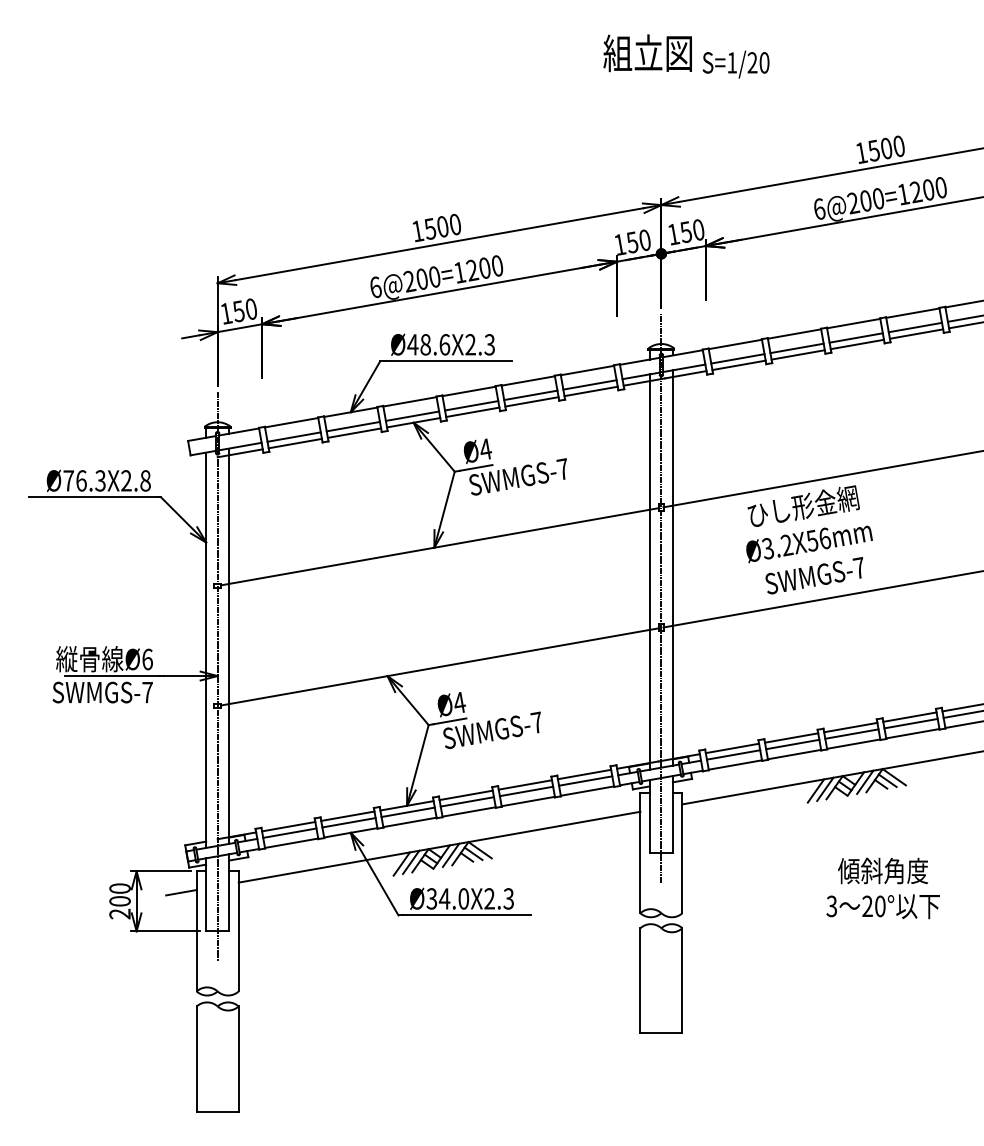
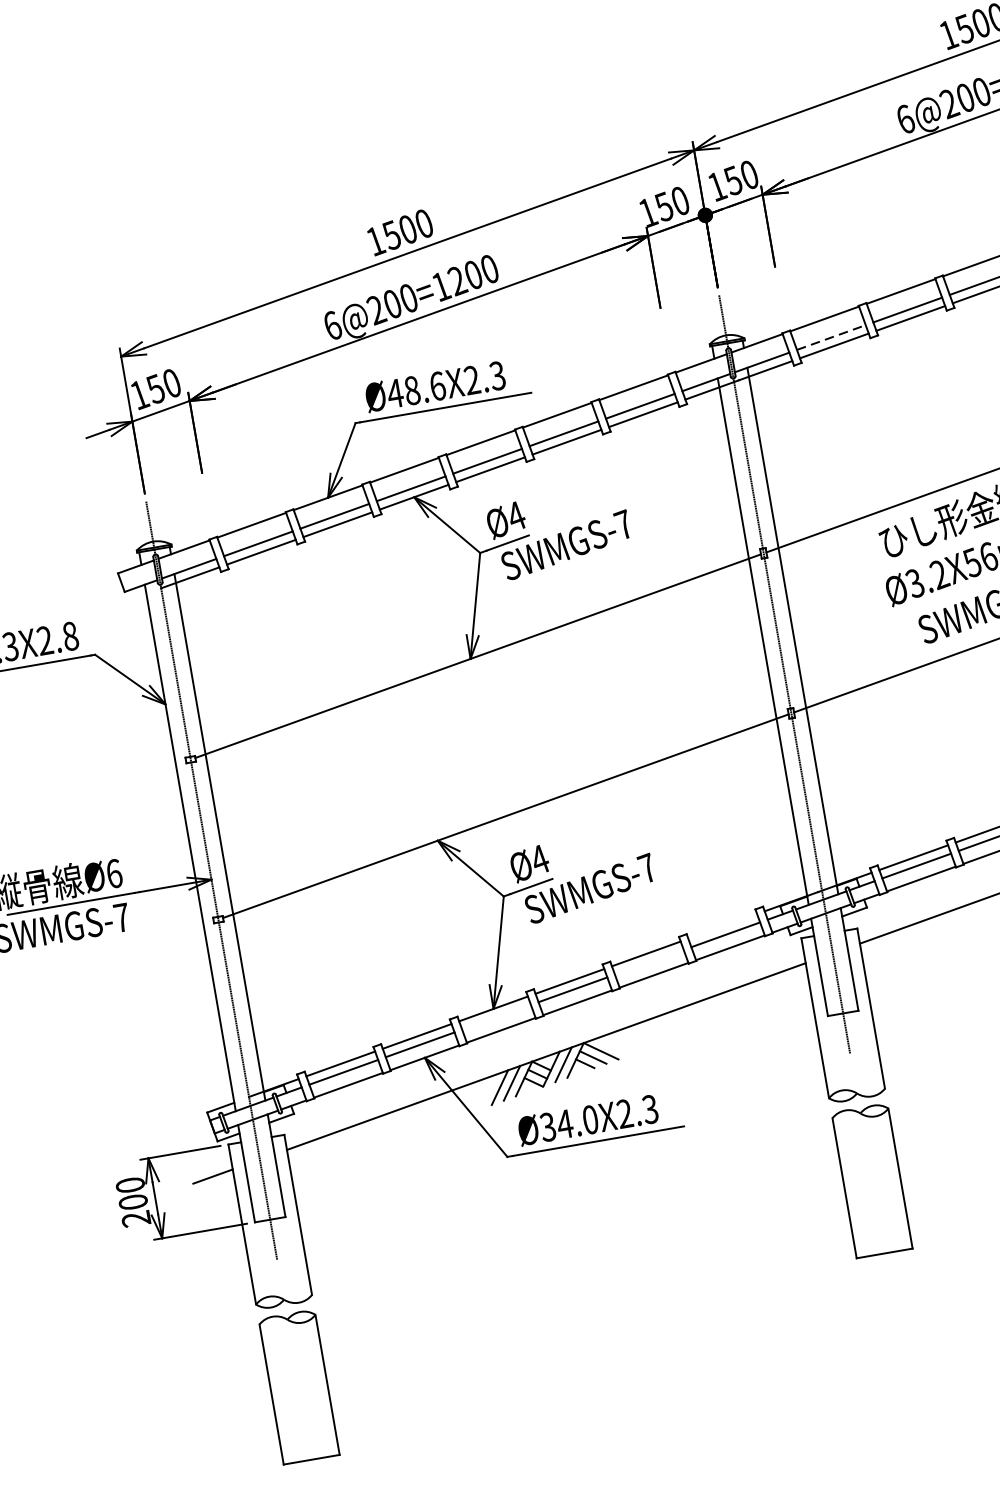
line: (738, 358) -> (832, 336), solid -> dashed
line: (584, 774) -> (722, 926), removed
line: (526, 791) -> (649, 962), removed
line: (407, 812) -> (495, 1017), removed

